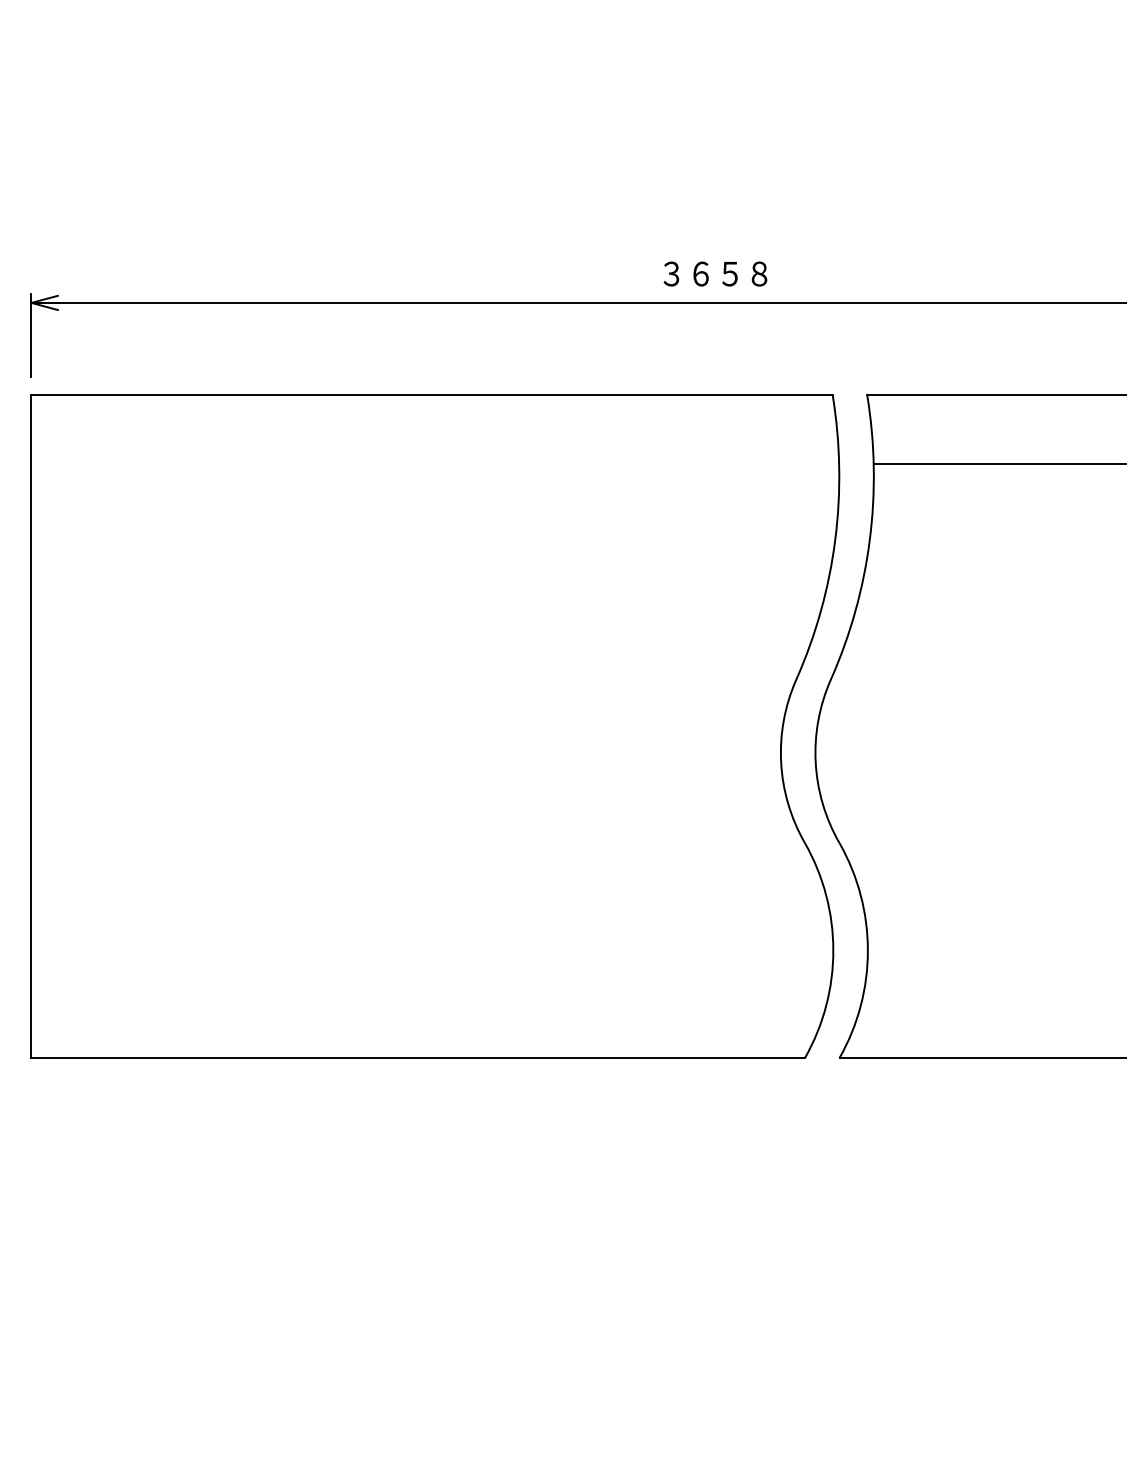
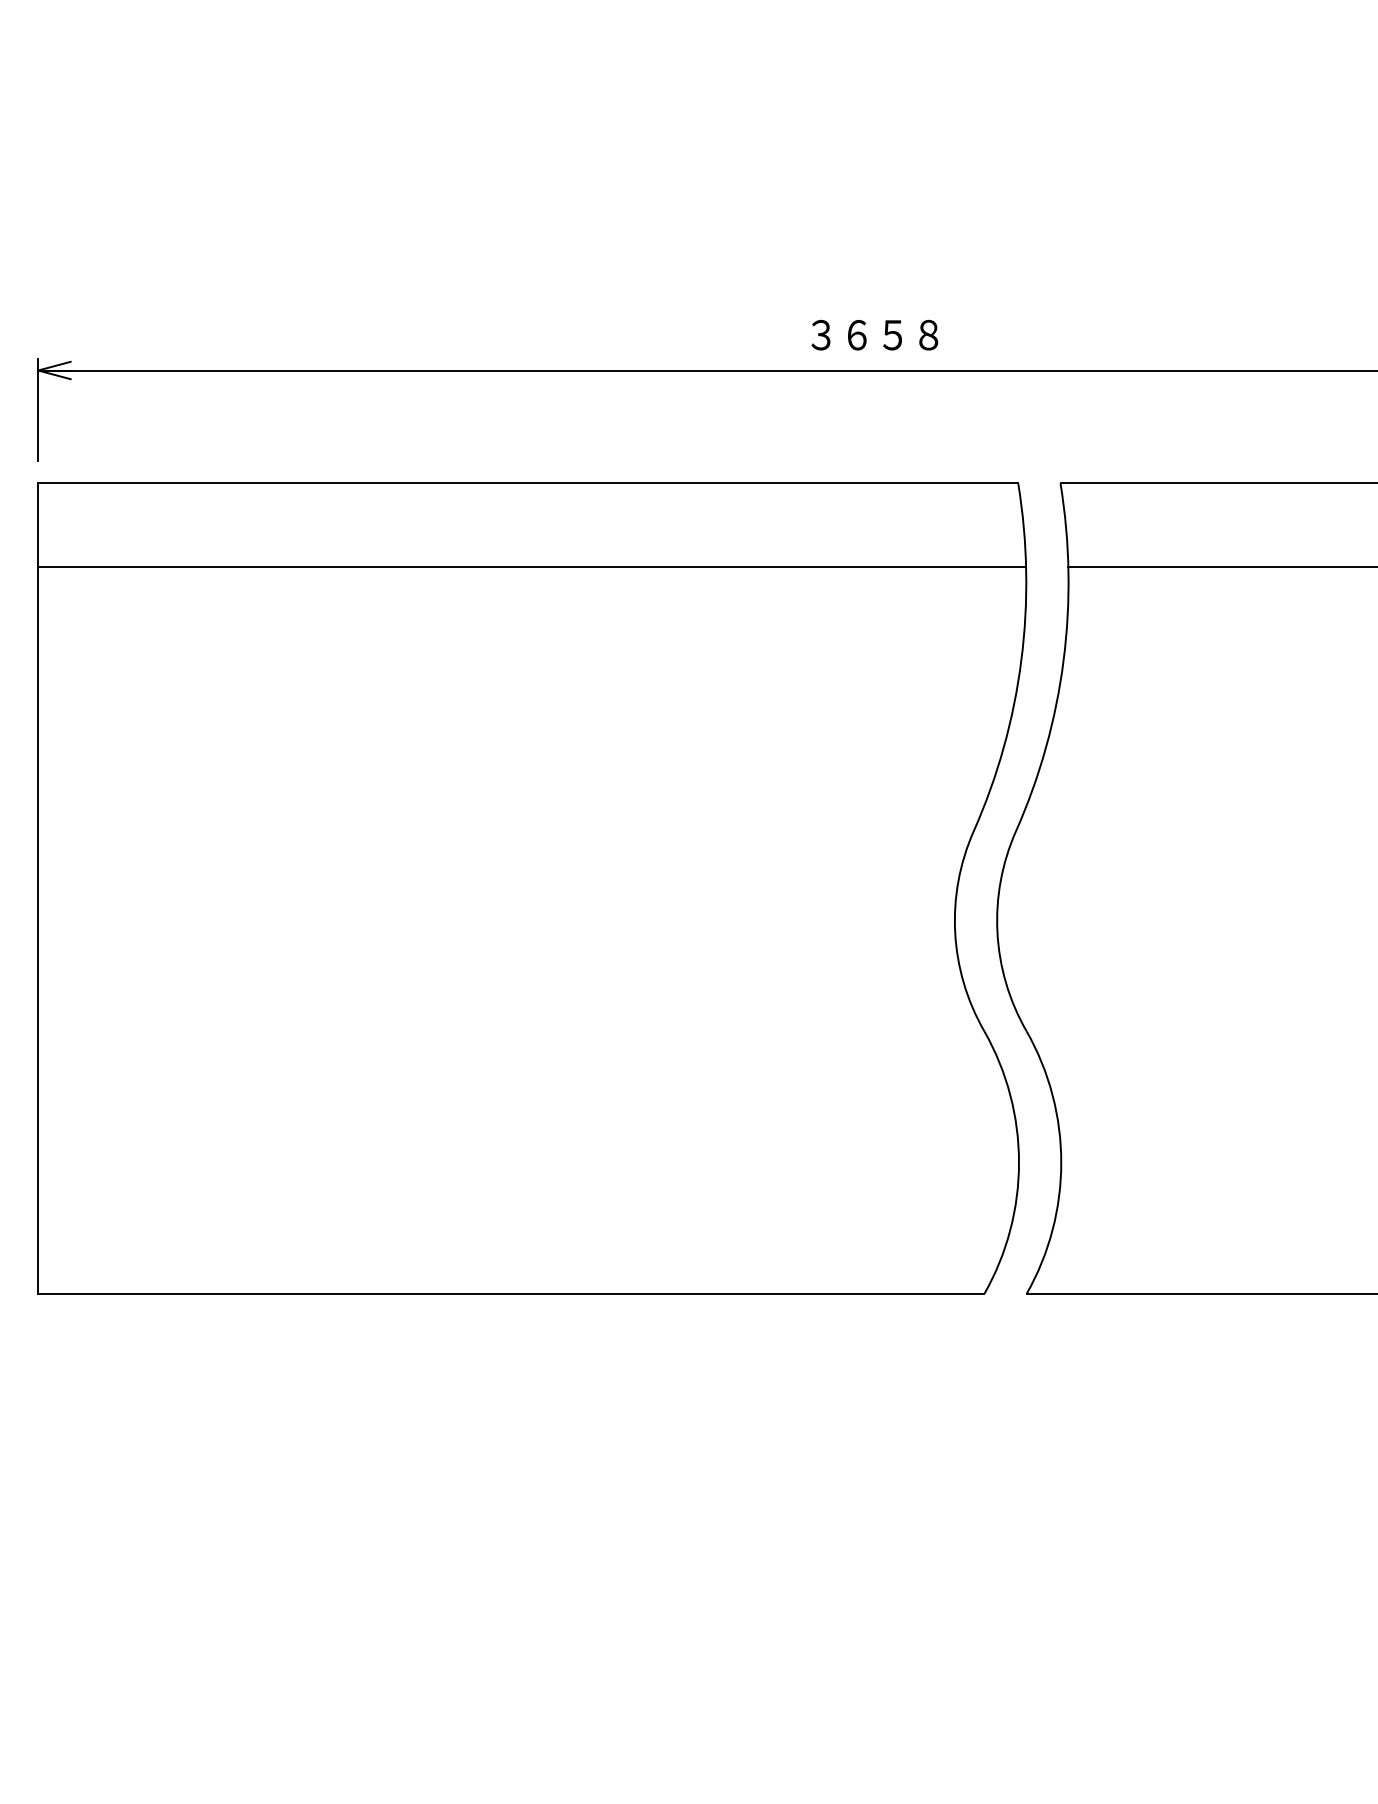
line: (435, 463) -> (532, 566), added

